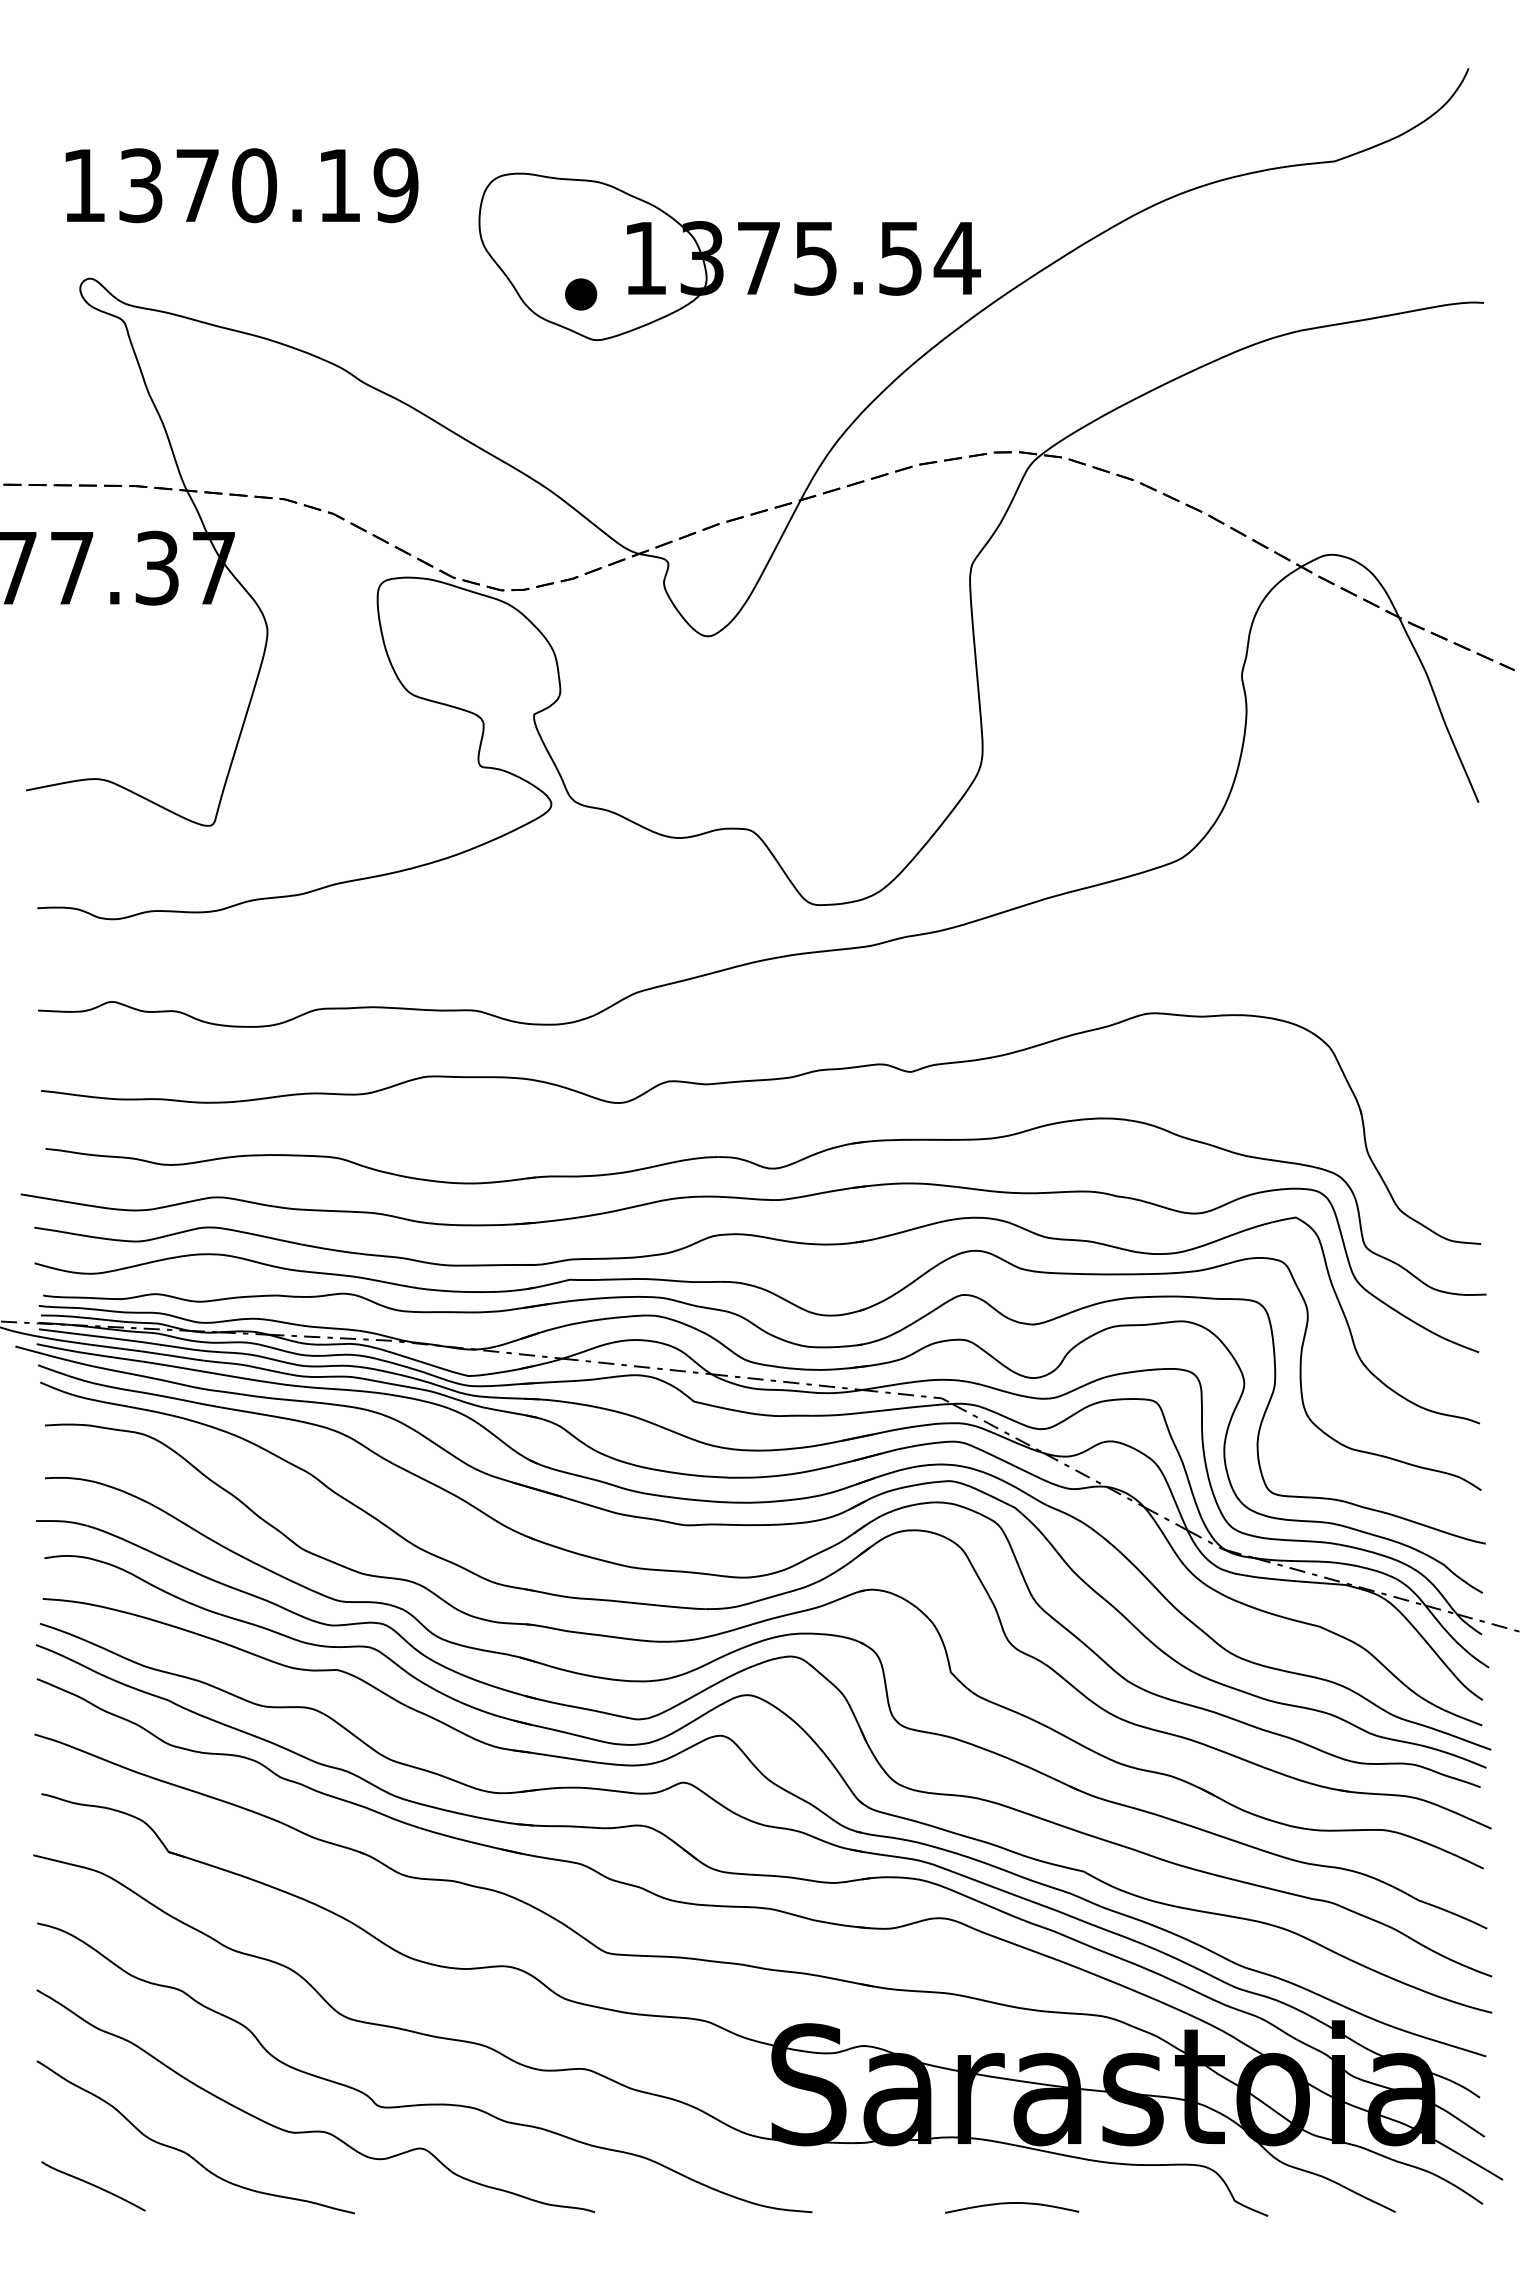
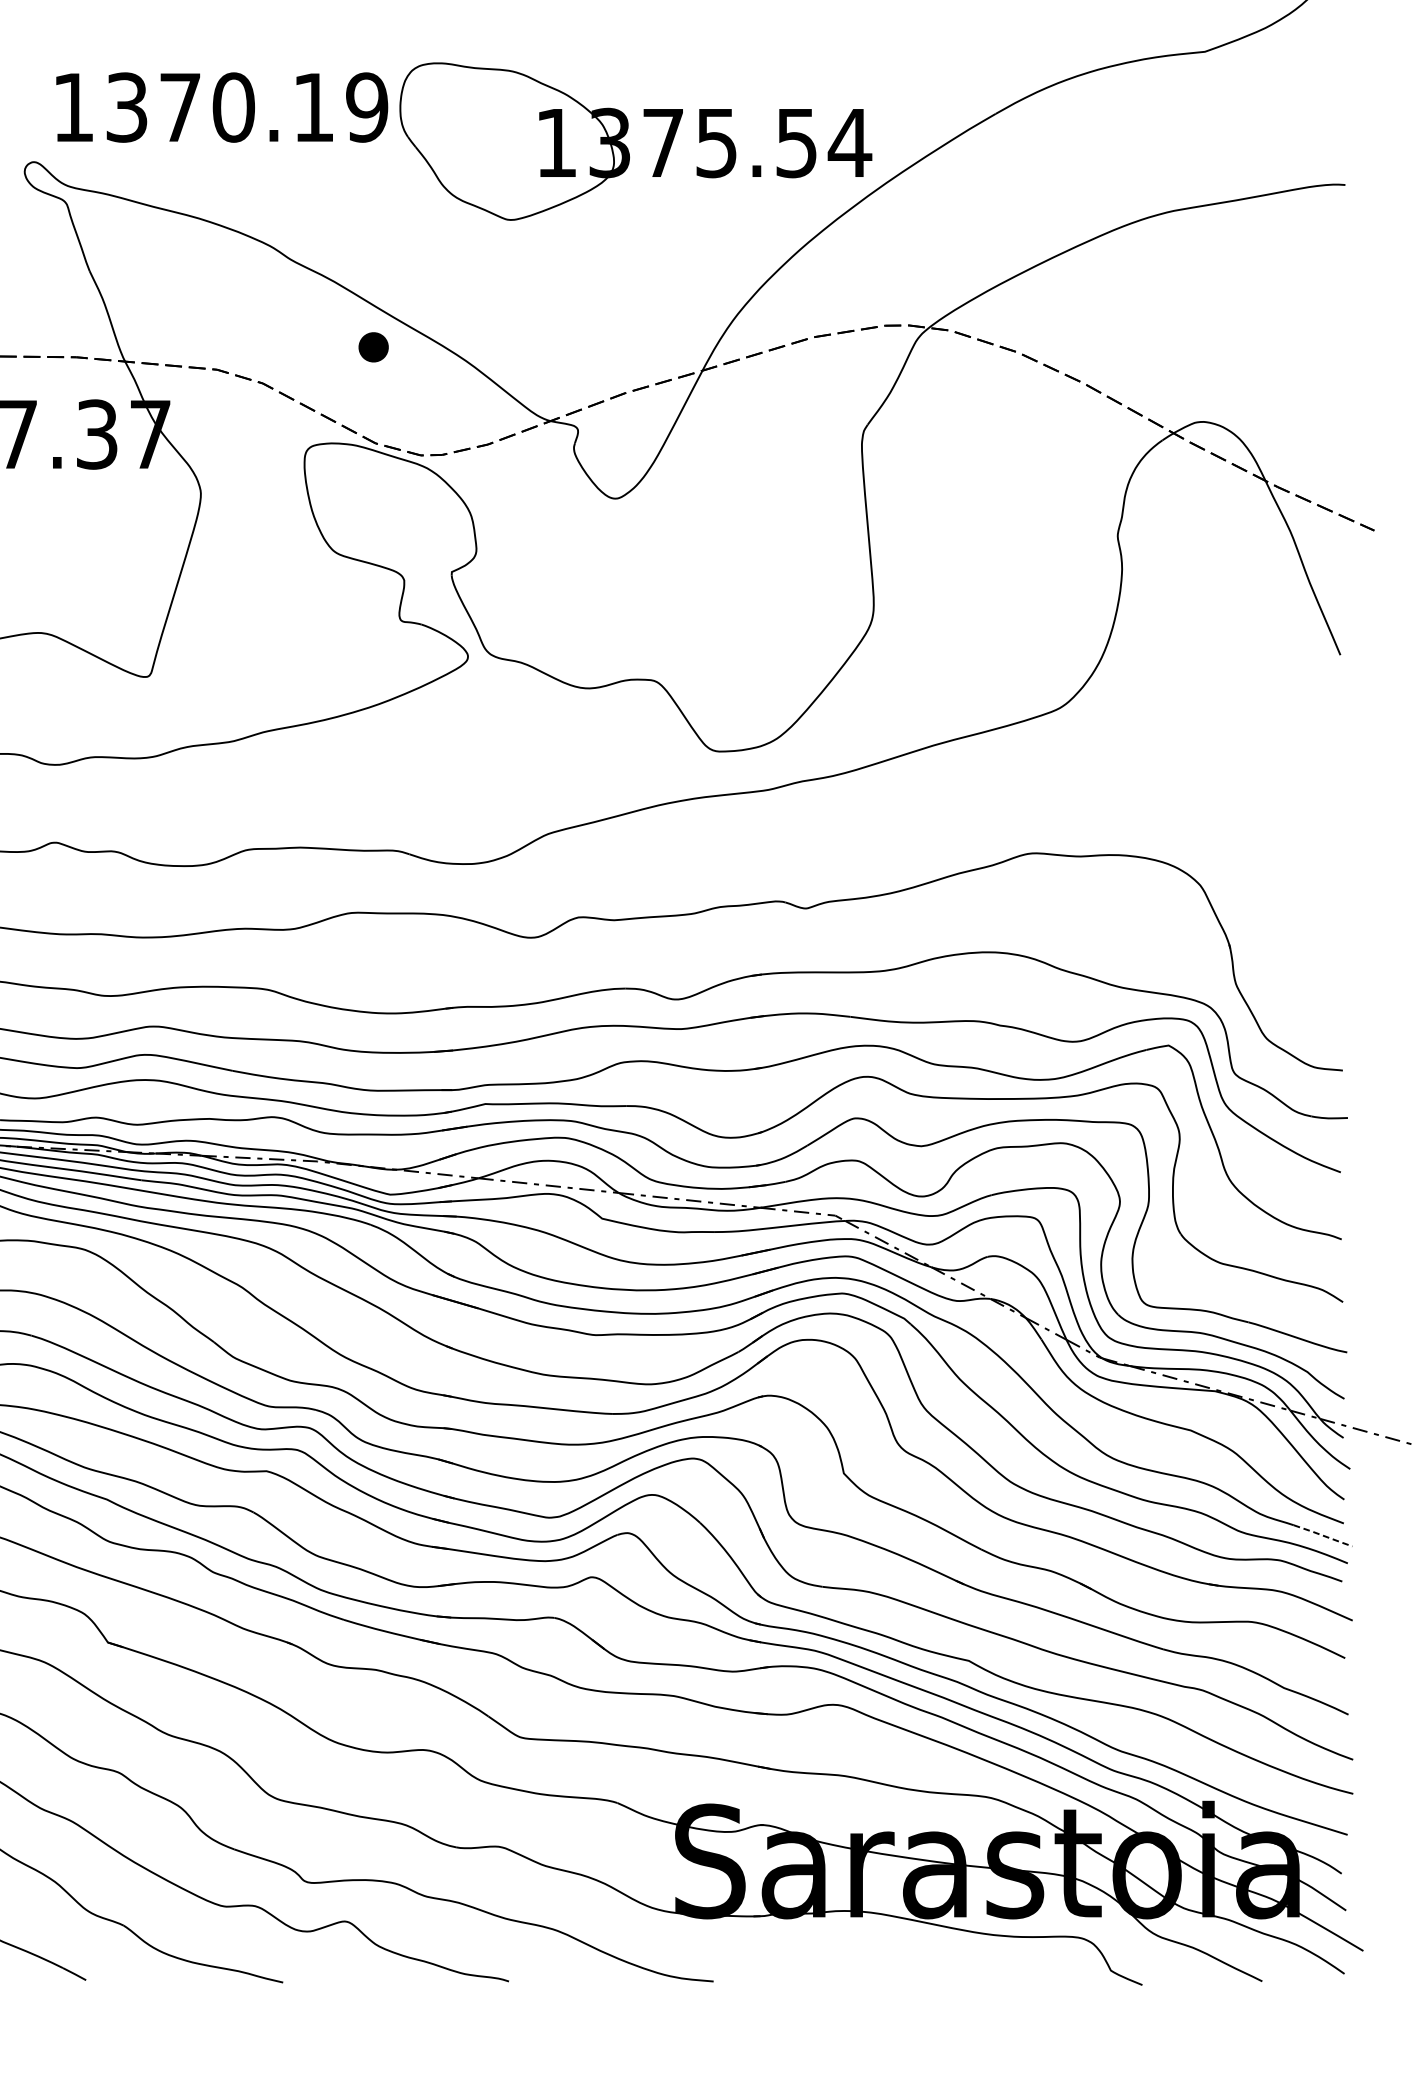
text: (241, 185) -> (221, 107), moved
part: (581, 294) -> (374, 347), moved
line: (1460, 1738) -> (1323, 1535), solid -> dashed
curve: (1012, 2203) -> (901, 1973), removed

